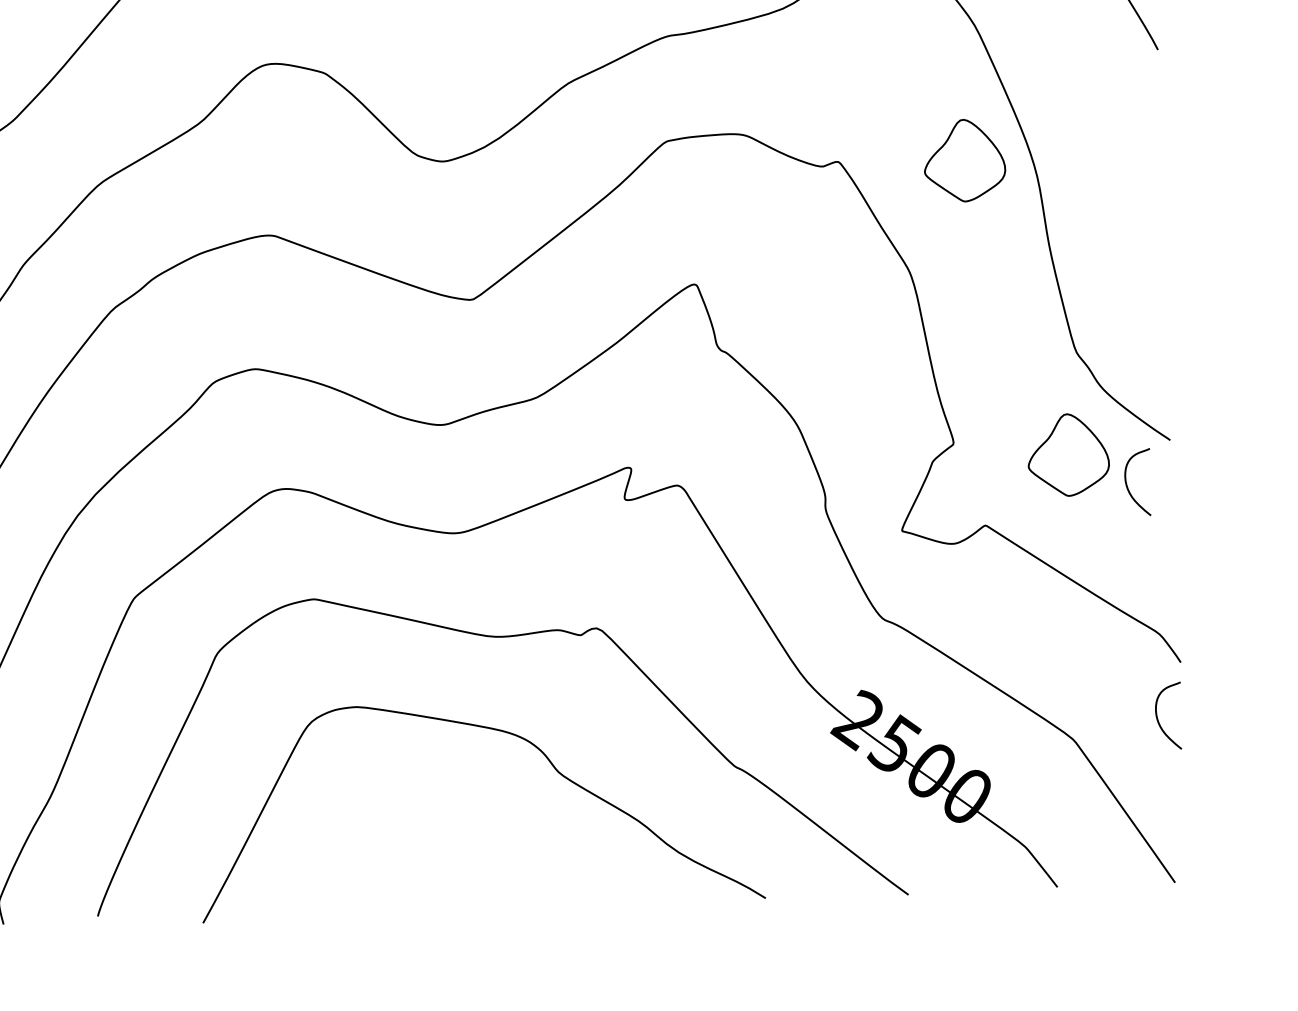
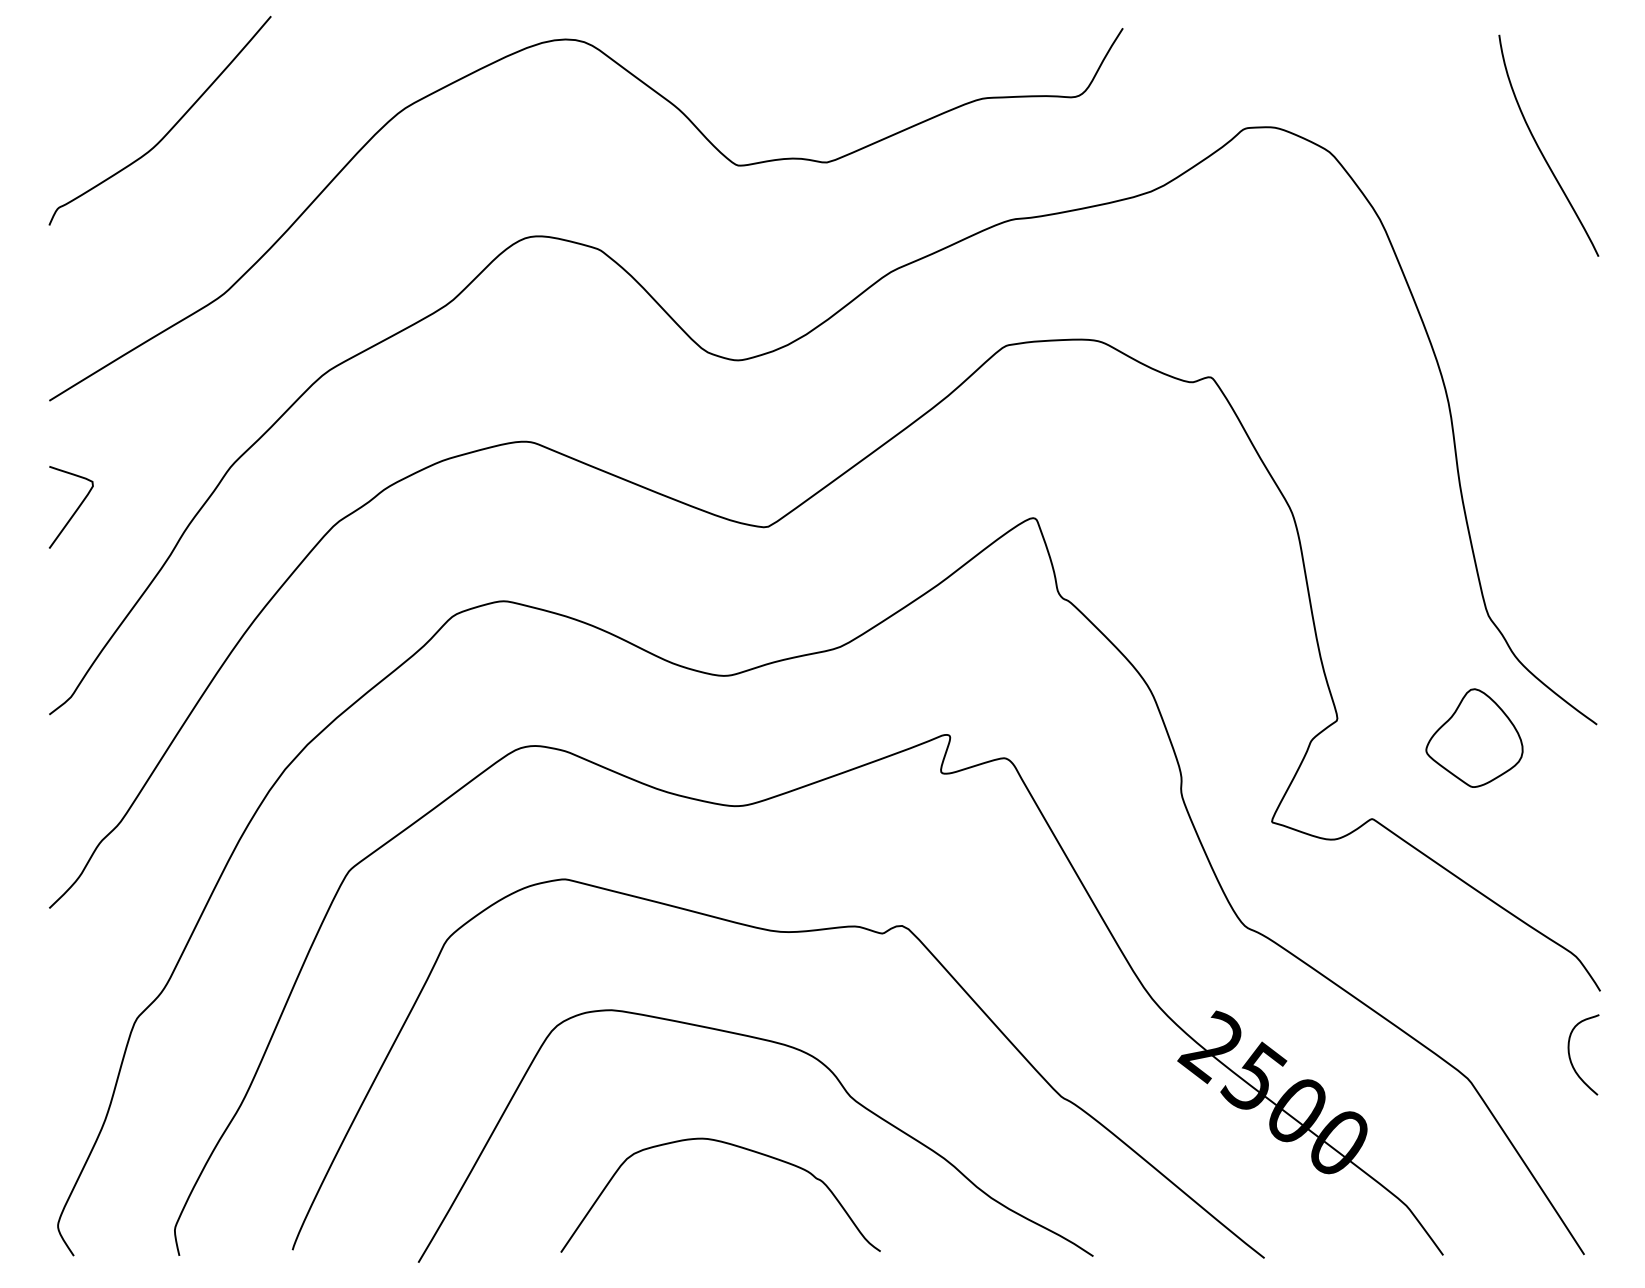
part: (964, 160) -> (1362, 380), removed
curve: (1127, 482) -> (1543, 773), removed
curve: (465, 817) -> (737, 1147), added

